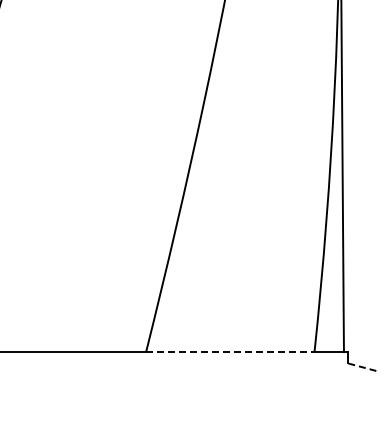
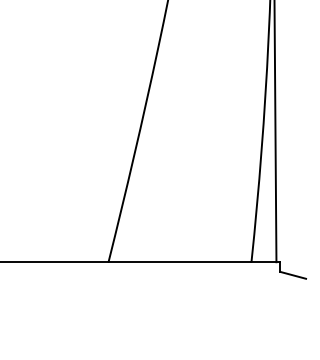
line: (230, 352) -> (180, 262), dashed -> solid
line: (363, 367) -> (293, 275), dashed -> solid

